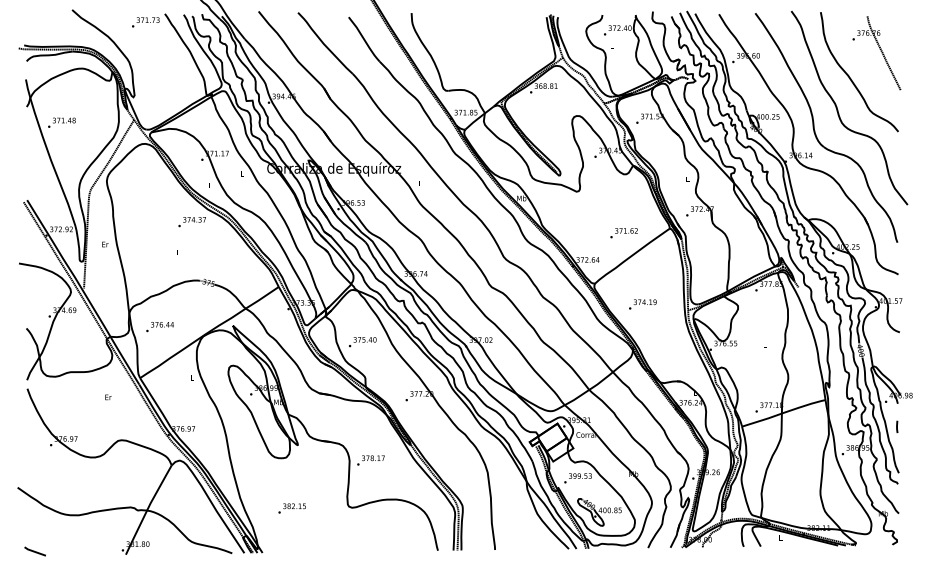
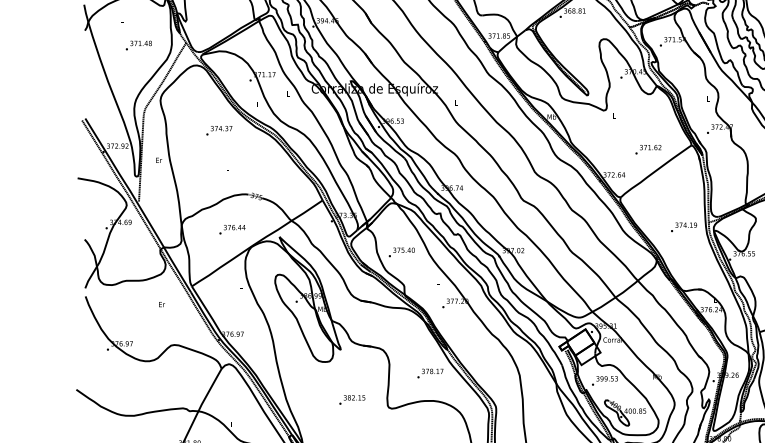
text: (61, 122) -> (138, 45), moved
text: (191, 222) -> (218, 131), moved
text: (642, 304) -> (683, 227), moved
text: (159, 327) -> (231, 230), moved
text: (370, 460) -> (429, 373), moved
text: (291, 508) -> (351, 399), moved

